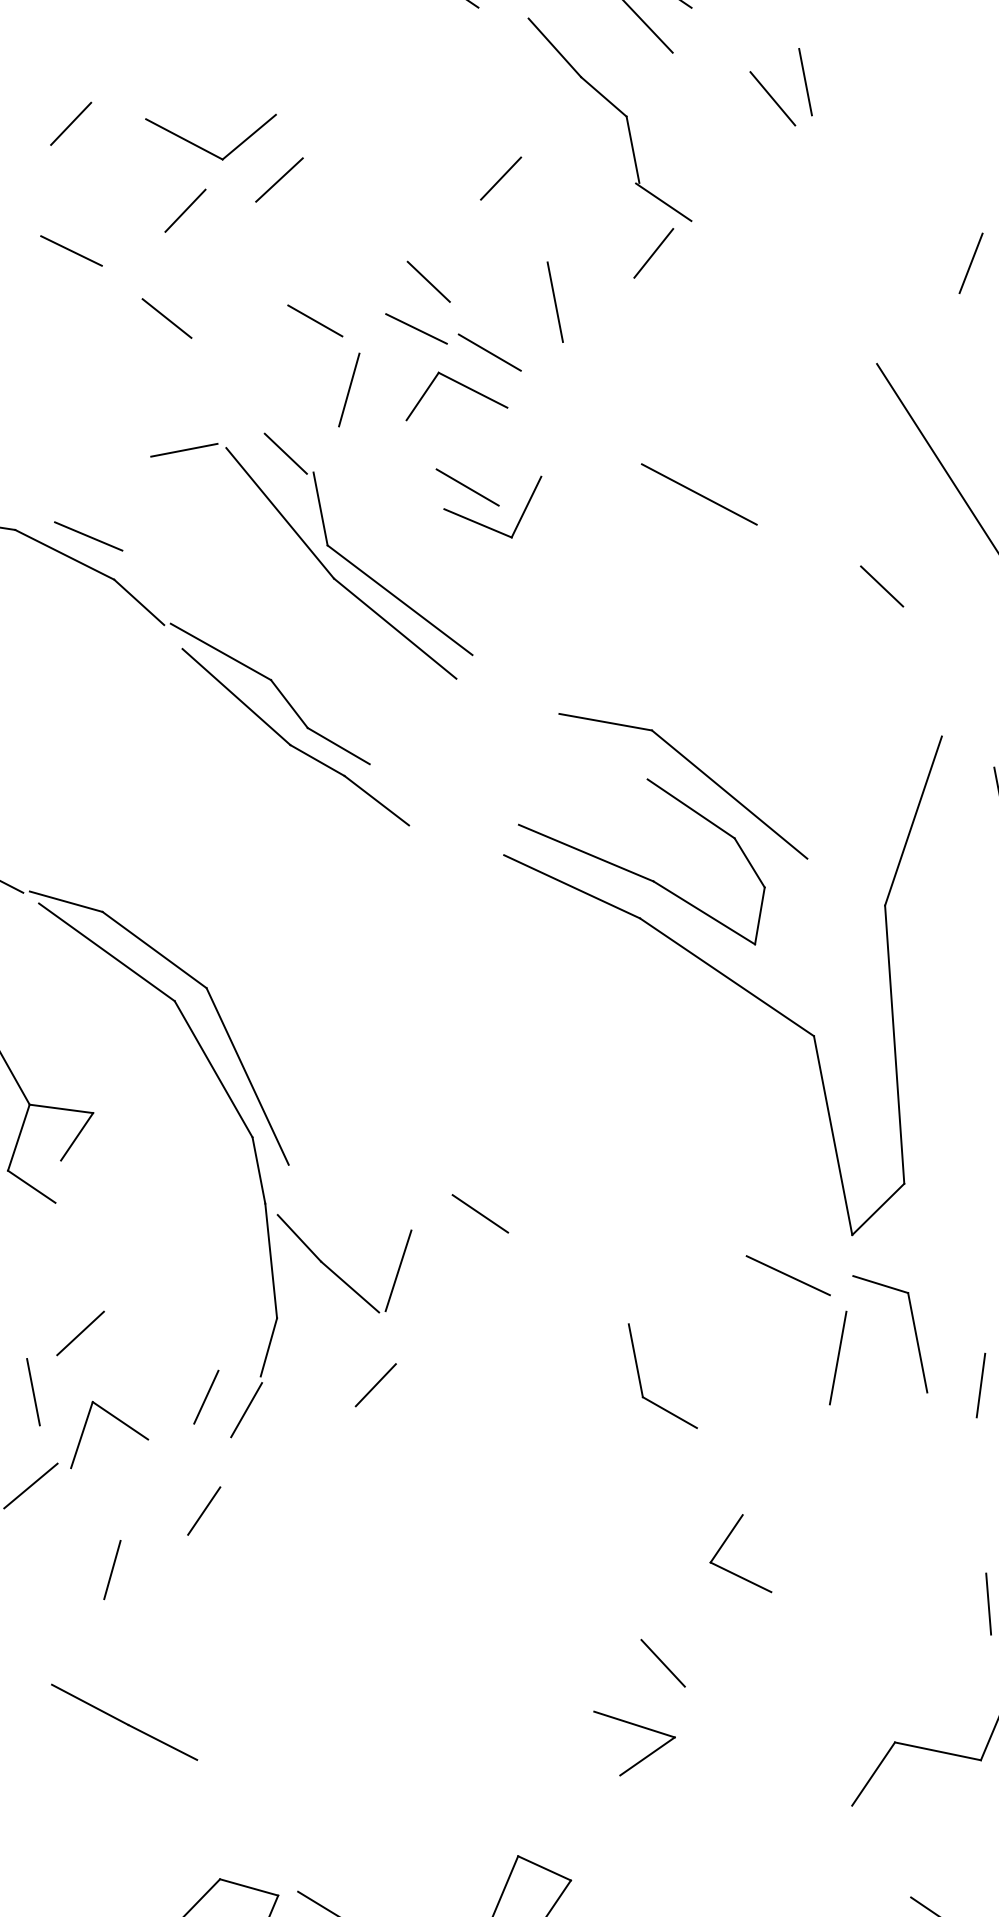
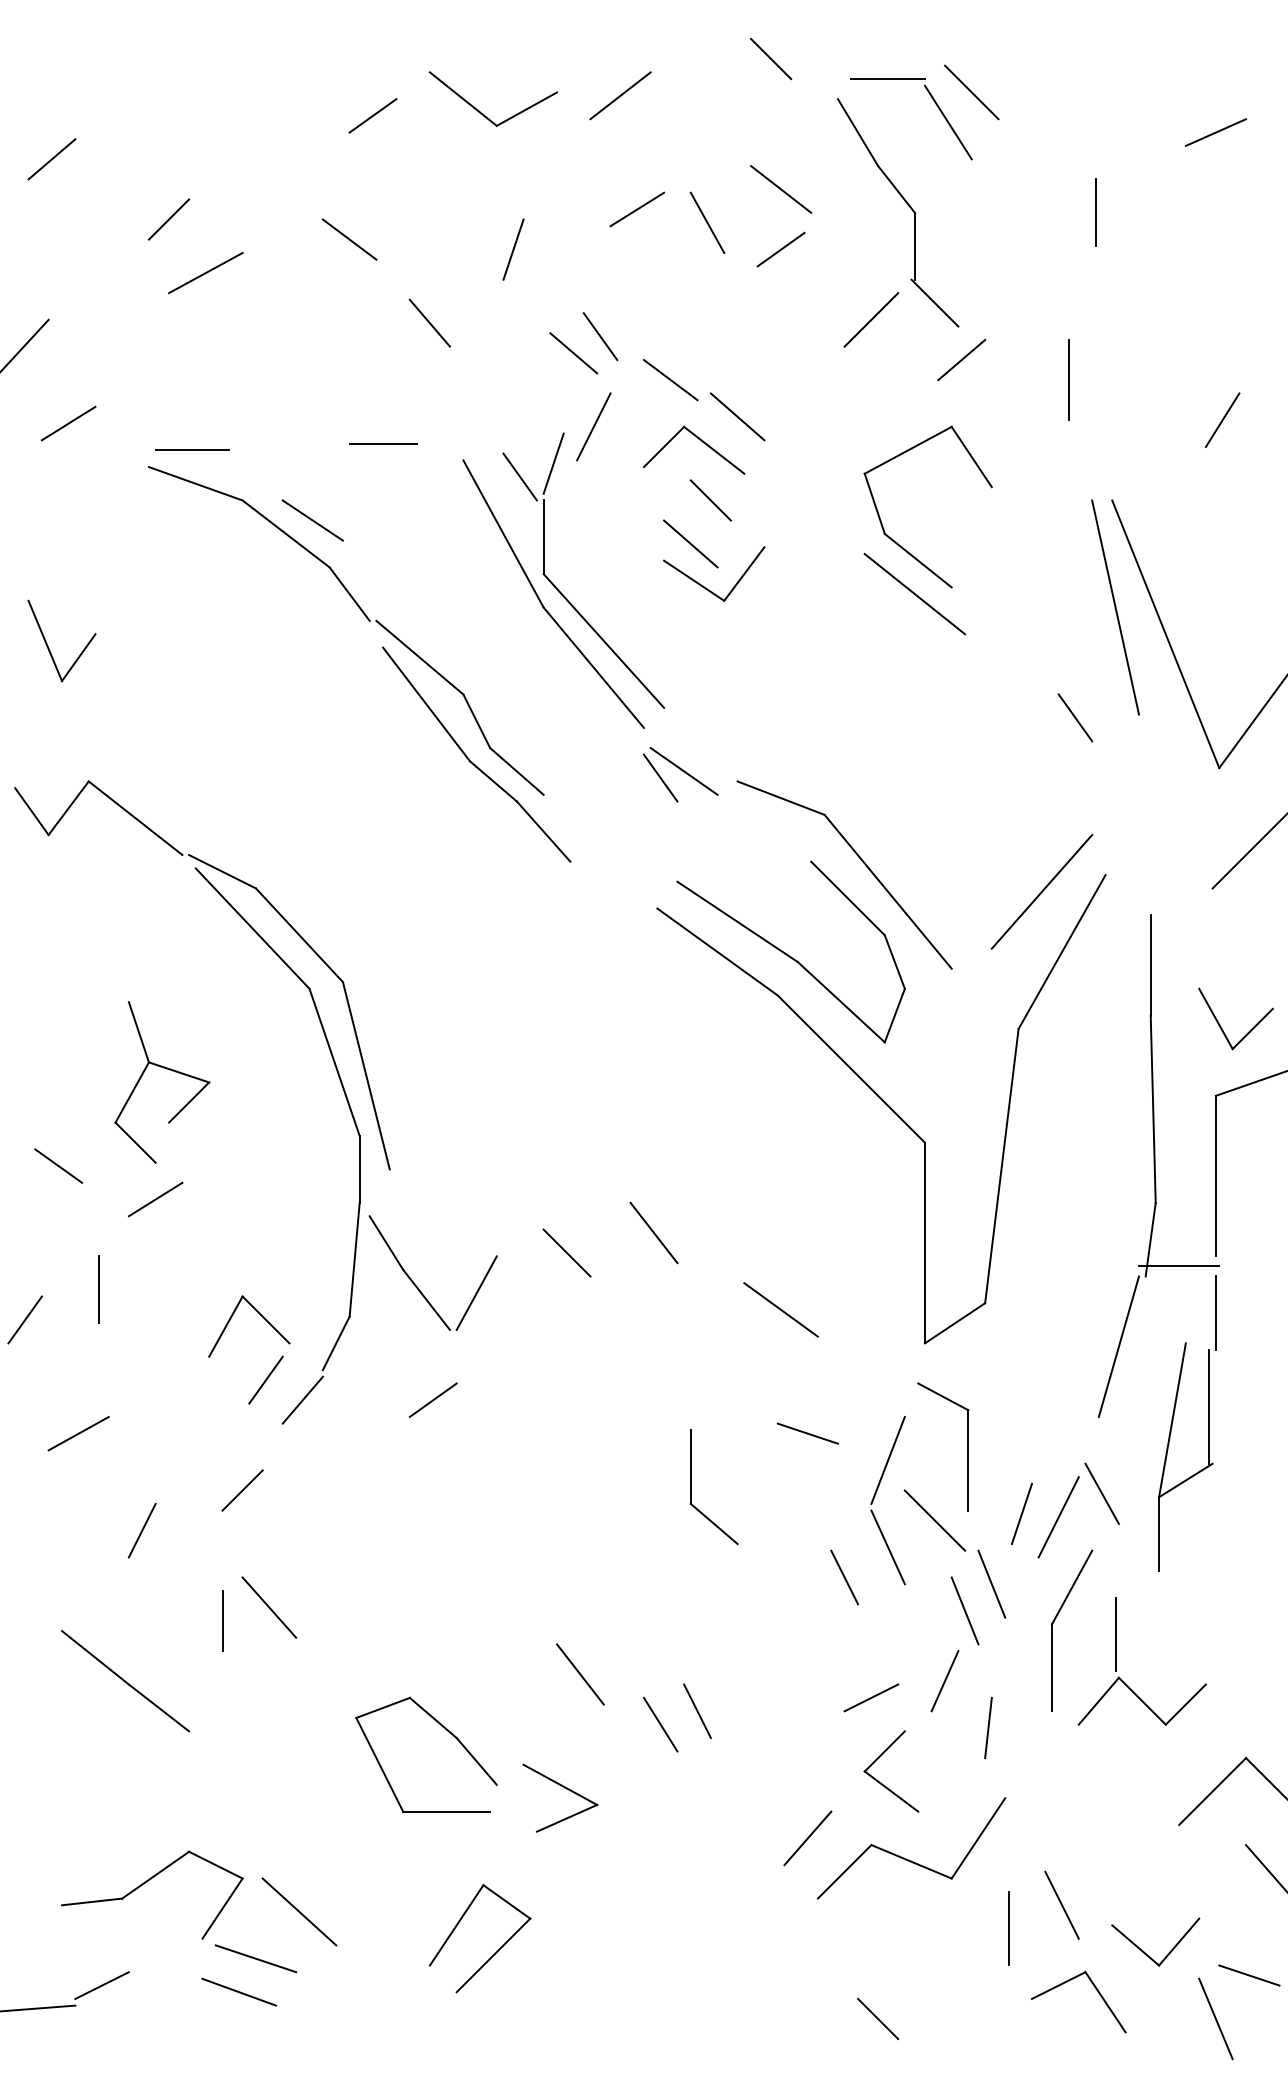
line: (312, 56) -> (620, 95), added
line: (772, 98) -> (707, 222), moved
line: (489, 118) -> (781, 189), added
part: (208, 150) -> (484, 114), moved
line: (278, 180) -> (636, 209), moved
line: (184, 210) -> (467, 221), removed
line: (235, 229) -> (513, 249), added
line: (603, 230) -> (871, 319), added
line: (653, 252) -> (961, 359), moved
line: (428, 281) -> (600, 336), moved
line: (554, 301) -> (1068, 379), moved
line: (316, 433) -> (553, 463), added
line: (478, 440) -> (710, 500), added
part: (672, 446) -> (897, 542), added
line: (184, 450) -> (383, 443), moved
line: (900, 469) -> (1115, 607), added
part: (501, 717) -> (680, 774), added
line: (881, 765) -> (1041, 891), added
line: (562, 1176) -> (653, 1232), added
line: (787, 1275) -> (780, 1309), moved
line: (80, 1333) -> (155, 1199), moved
line: (753, 1346) -> (807, 1433), added
part: (640, 1380) -> (691, 1487), moved
line: (33, 1391) -> (98, 1289), moved
line: (895, 1408) -> (934, 1520), added
part: (114, 1417) -> (260, 1315), moved
line: (854, 1444) -> (887, 1547), added
line: (964, 1460) -> (991, 1583), added
line: (817, 1482) -> (844, 1577), added
line: (942, 1492) -> (964, 1610), added
line: (936, 1566) -> (944, 1681), added
part: (729, 1570) -> (881, 1782), moved
line: (866, 1596) -> (871, 1697), added
line: (253, 1621) -> (269, 1607), added
line: (574, 1628) -> (580, 1674), added
line: (209, 1643) -> (222, 1620), added
line: (697, 1643) -> (697, 1711), added
part: (454, 1711) -> (448, 1732), added
part: (639, 1727) -> (564, 1788), moved
line: (830, 1748) -> (807, 1838), added

